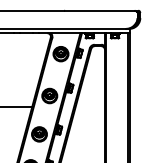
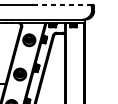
line: (99, 10) -> (60, 4), solid -> dashed

